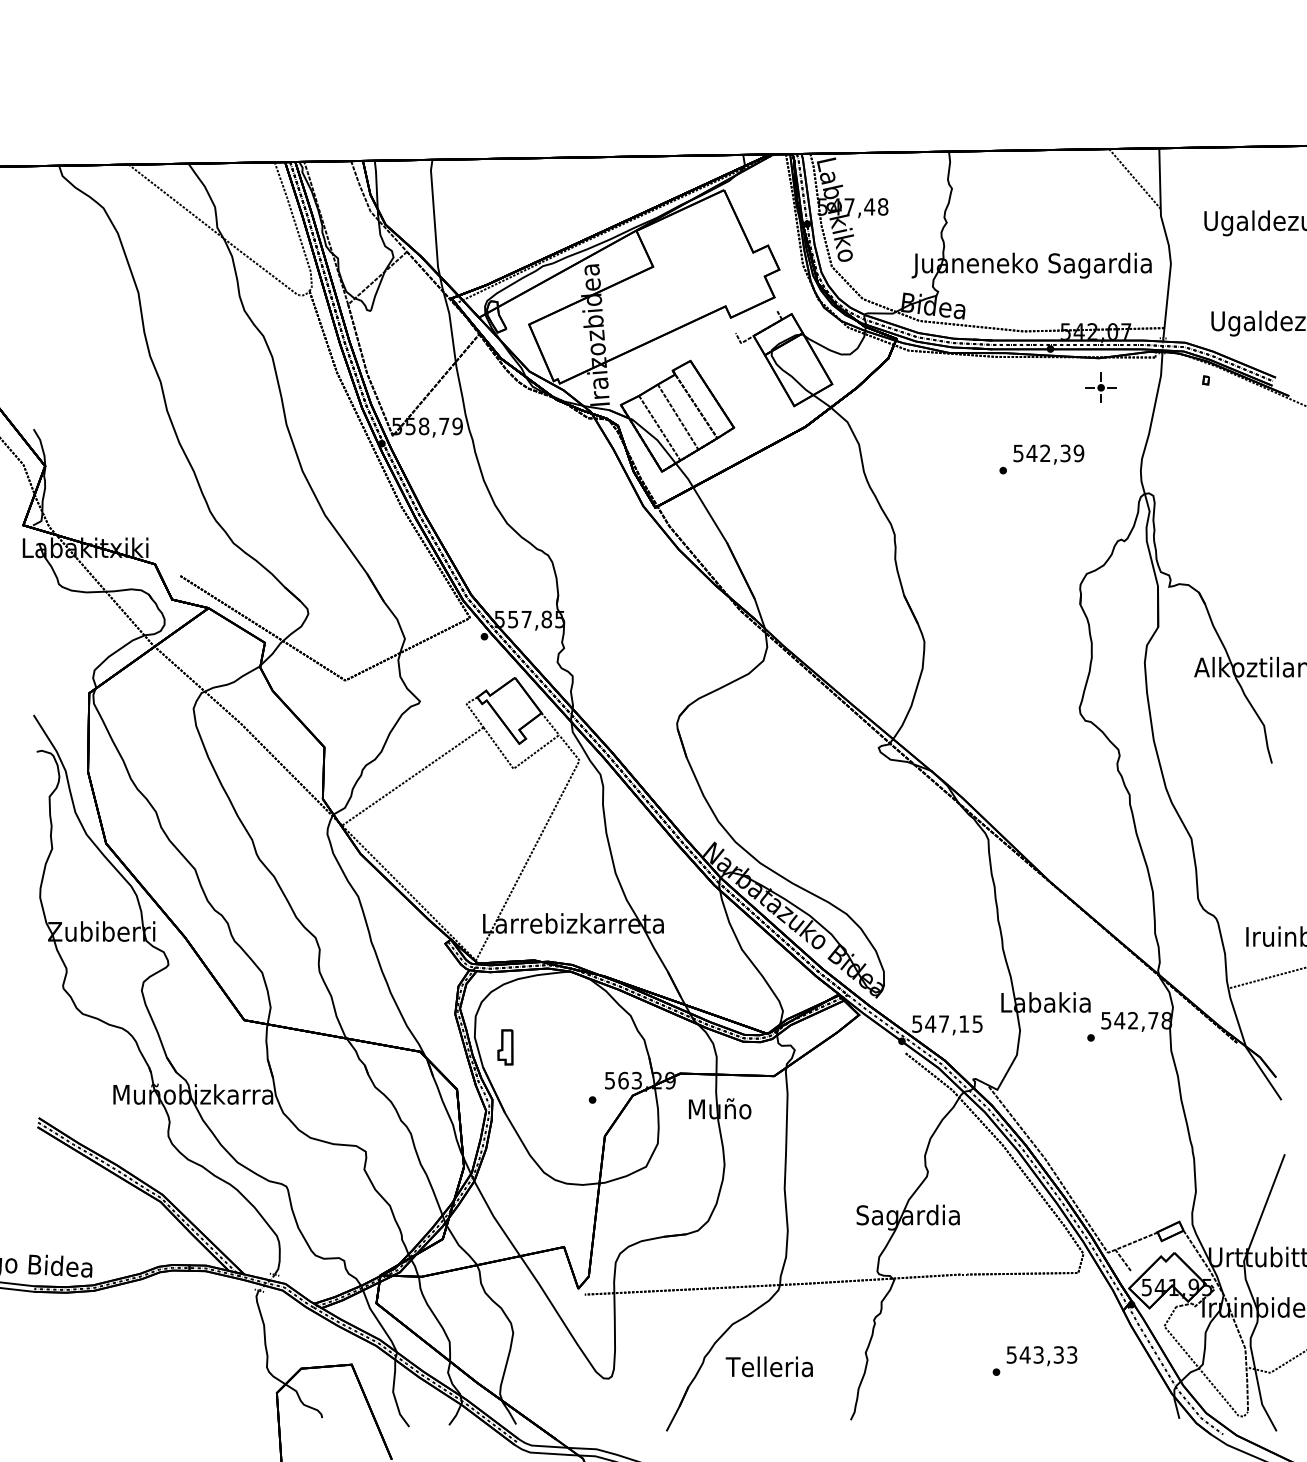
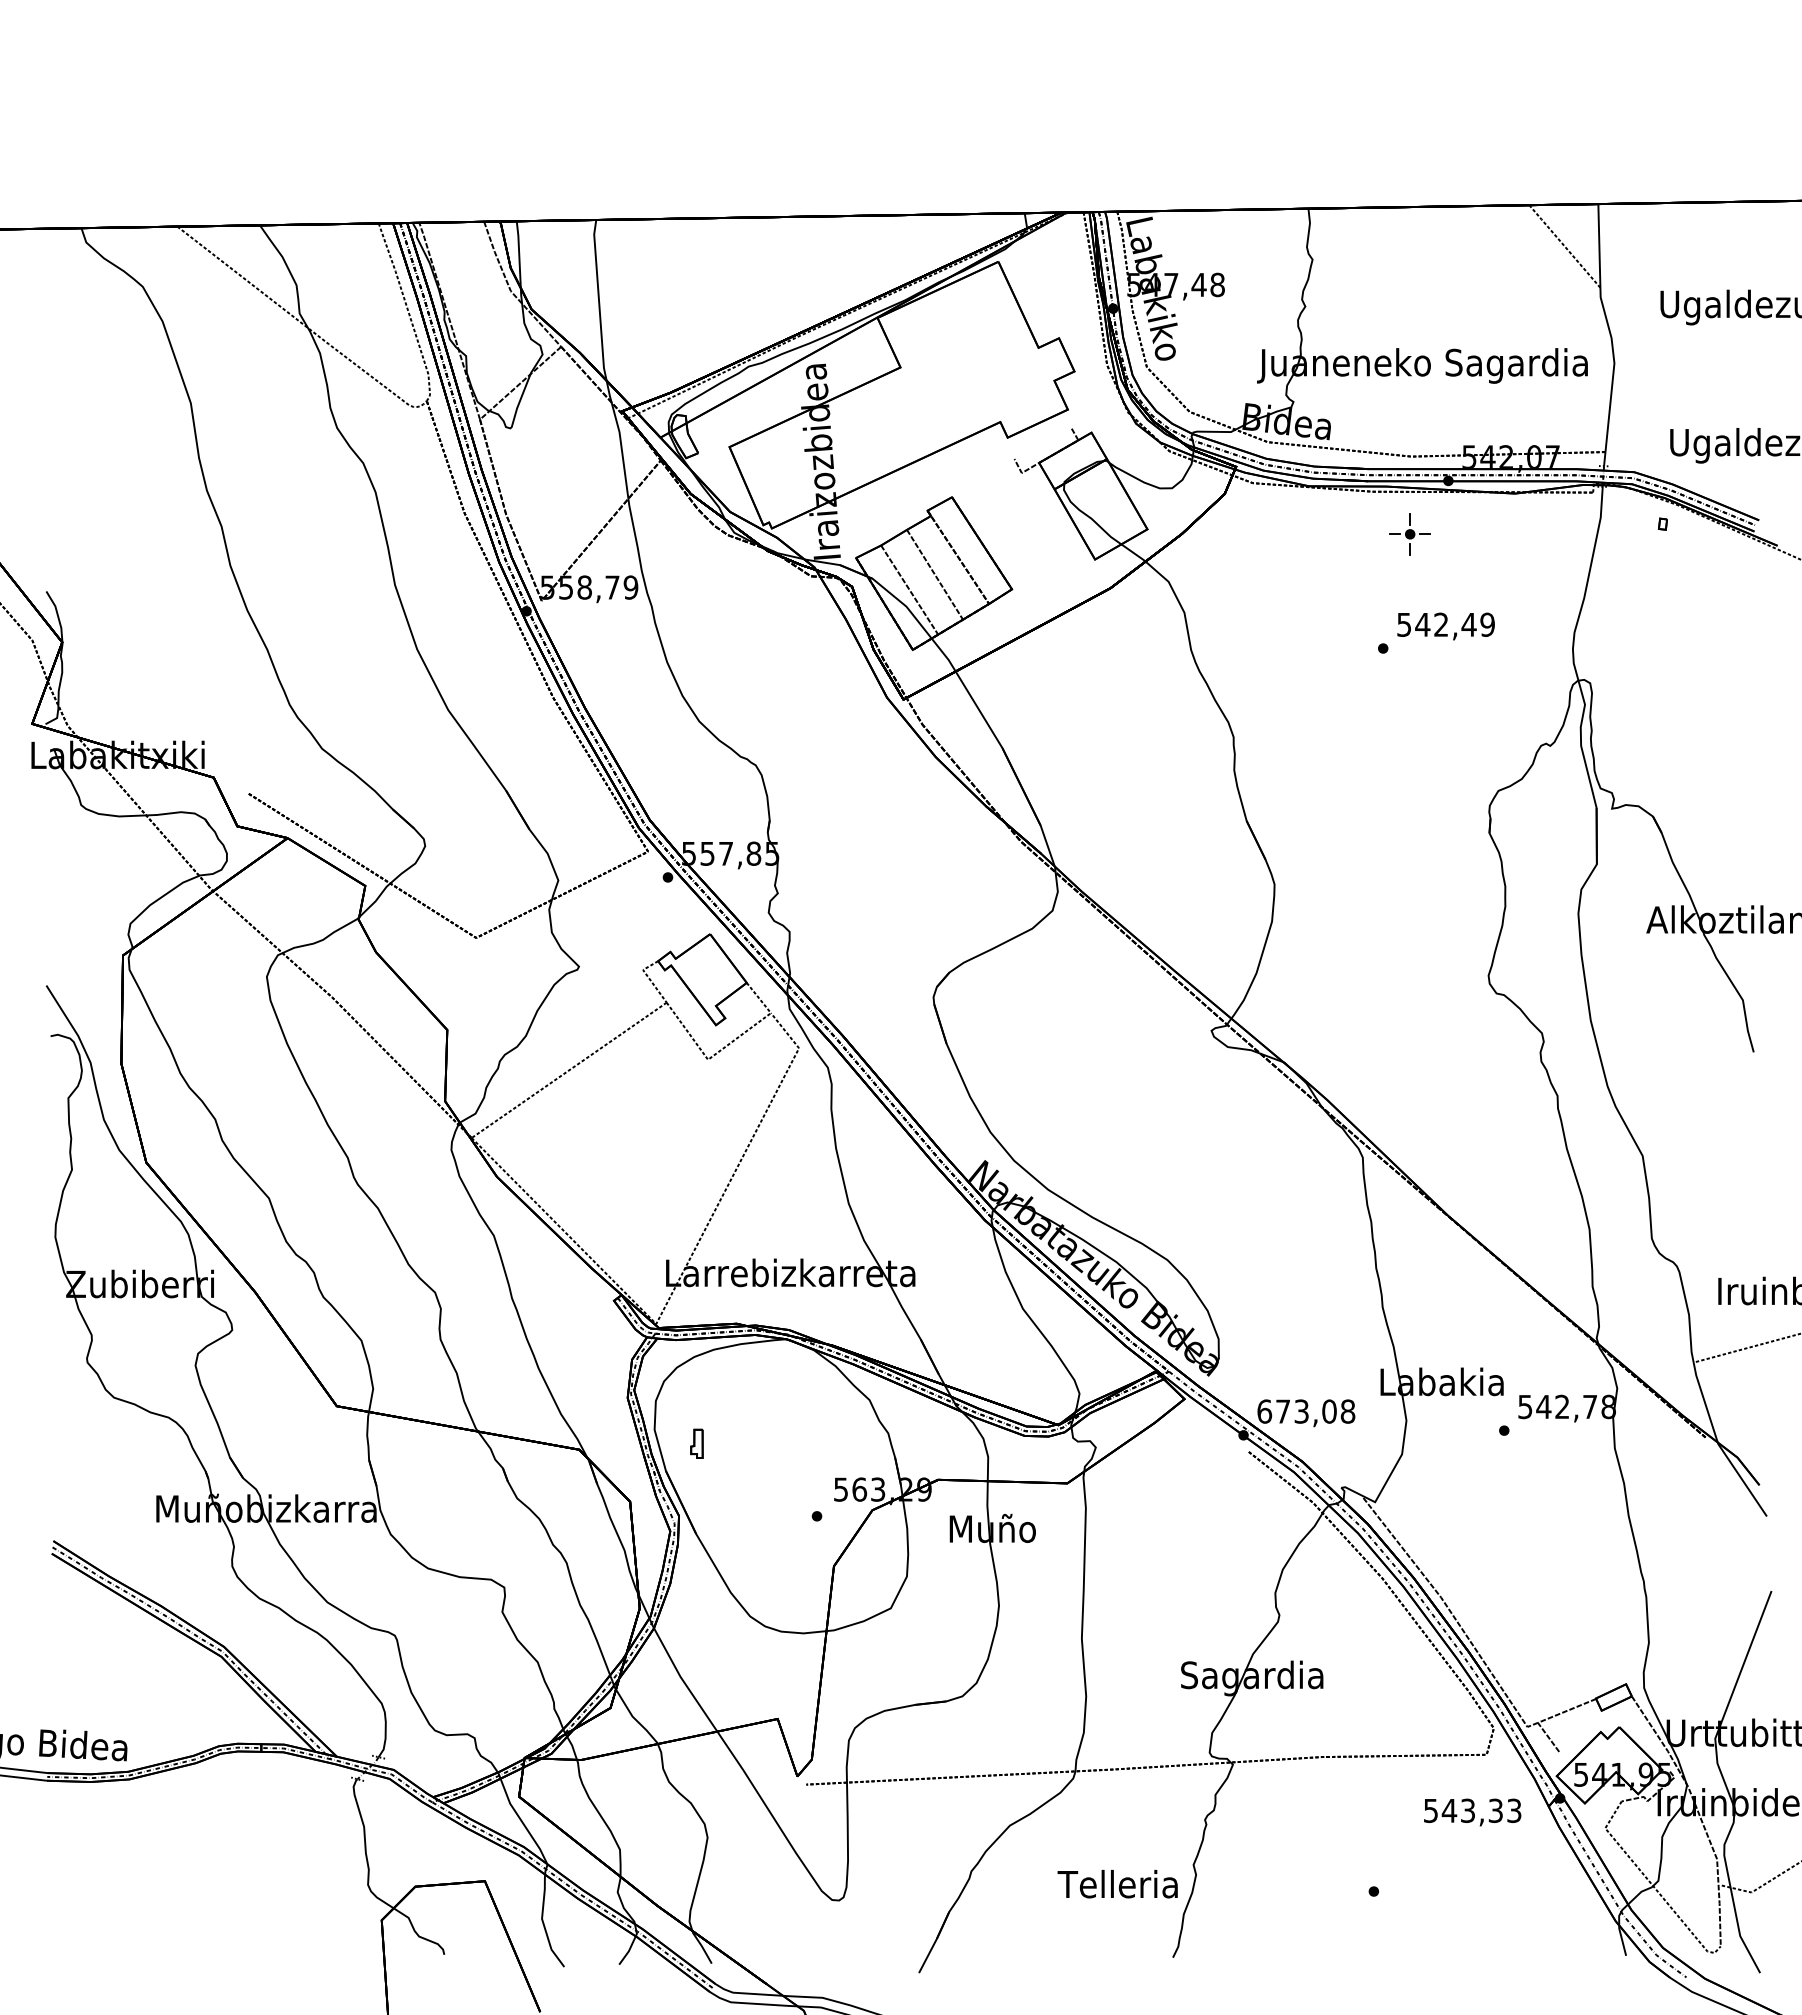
part: (1100, 387) -> (1409, 534), moved
text: (1065, 453) -> (1468, 624), 542,39 -> 542,49
text: (947, 1024) -> (1306, 1411), 547,15 -> 673,08
part: (505, 1047) -> (696, 1443), size x0.6
text: (1041, 1356) -> (1472, 1812), moved
text: (769, 1367) -> (1117, 1884), moved

